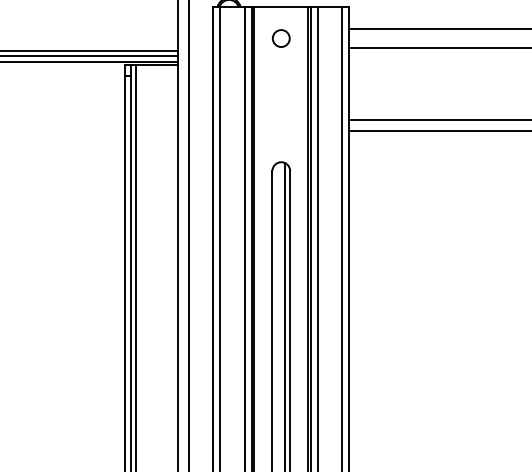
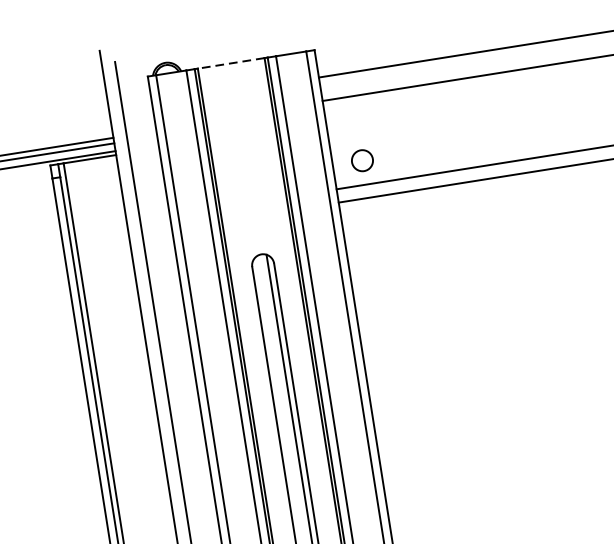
line: (280, 6) -> (230, 63), solid -> dashed
circle: (280, 38) -> (361, 160), moved

